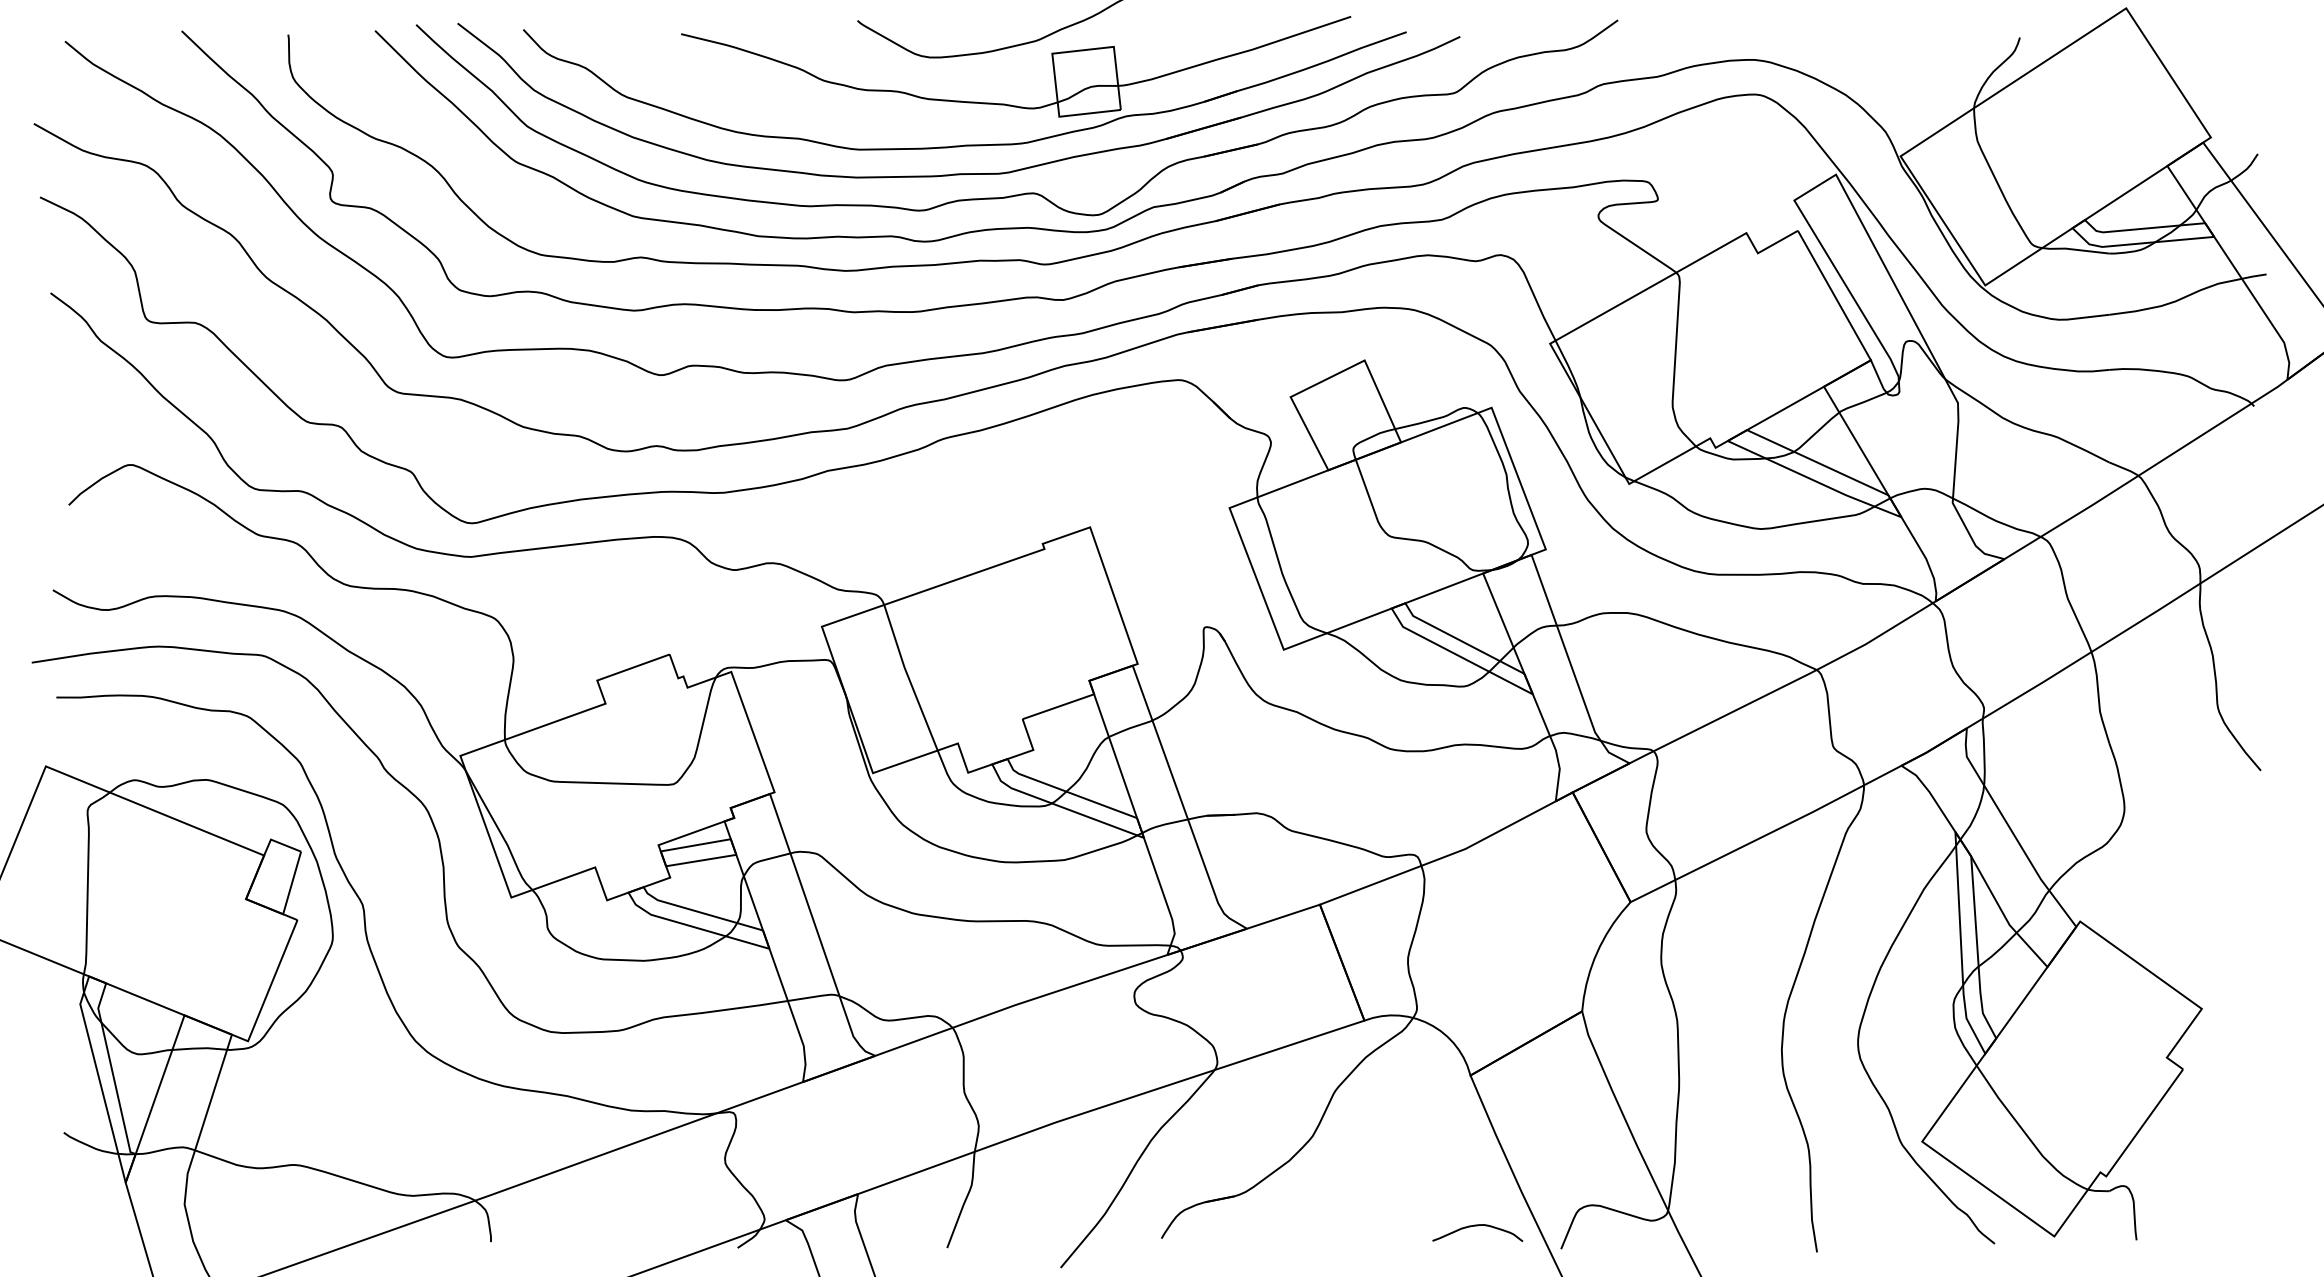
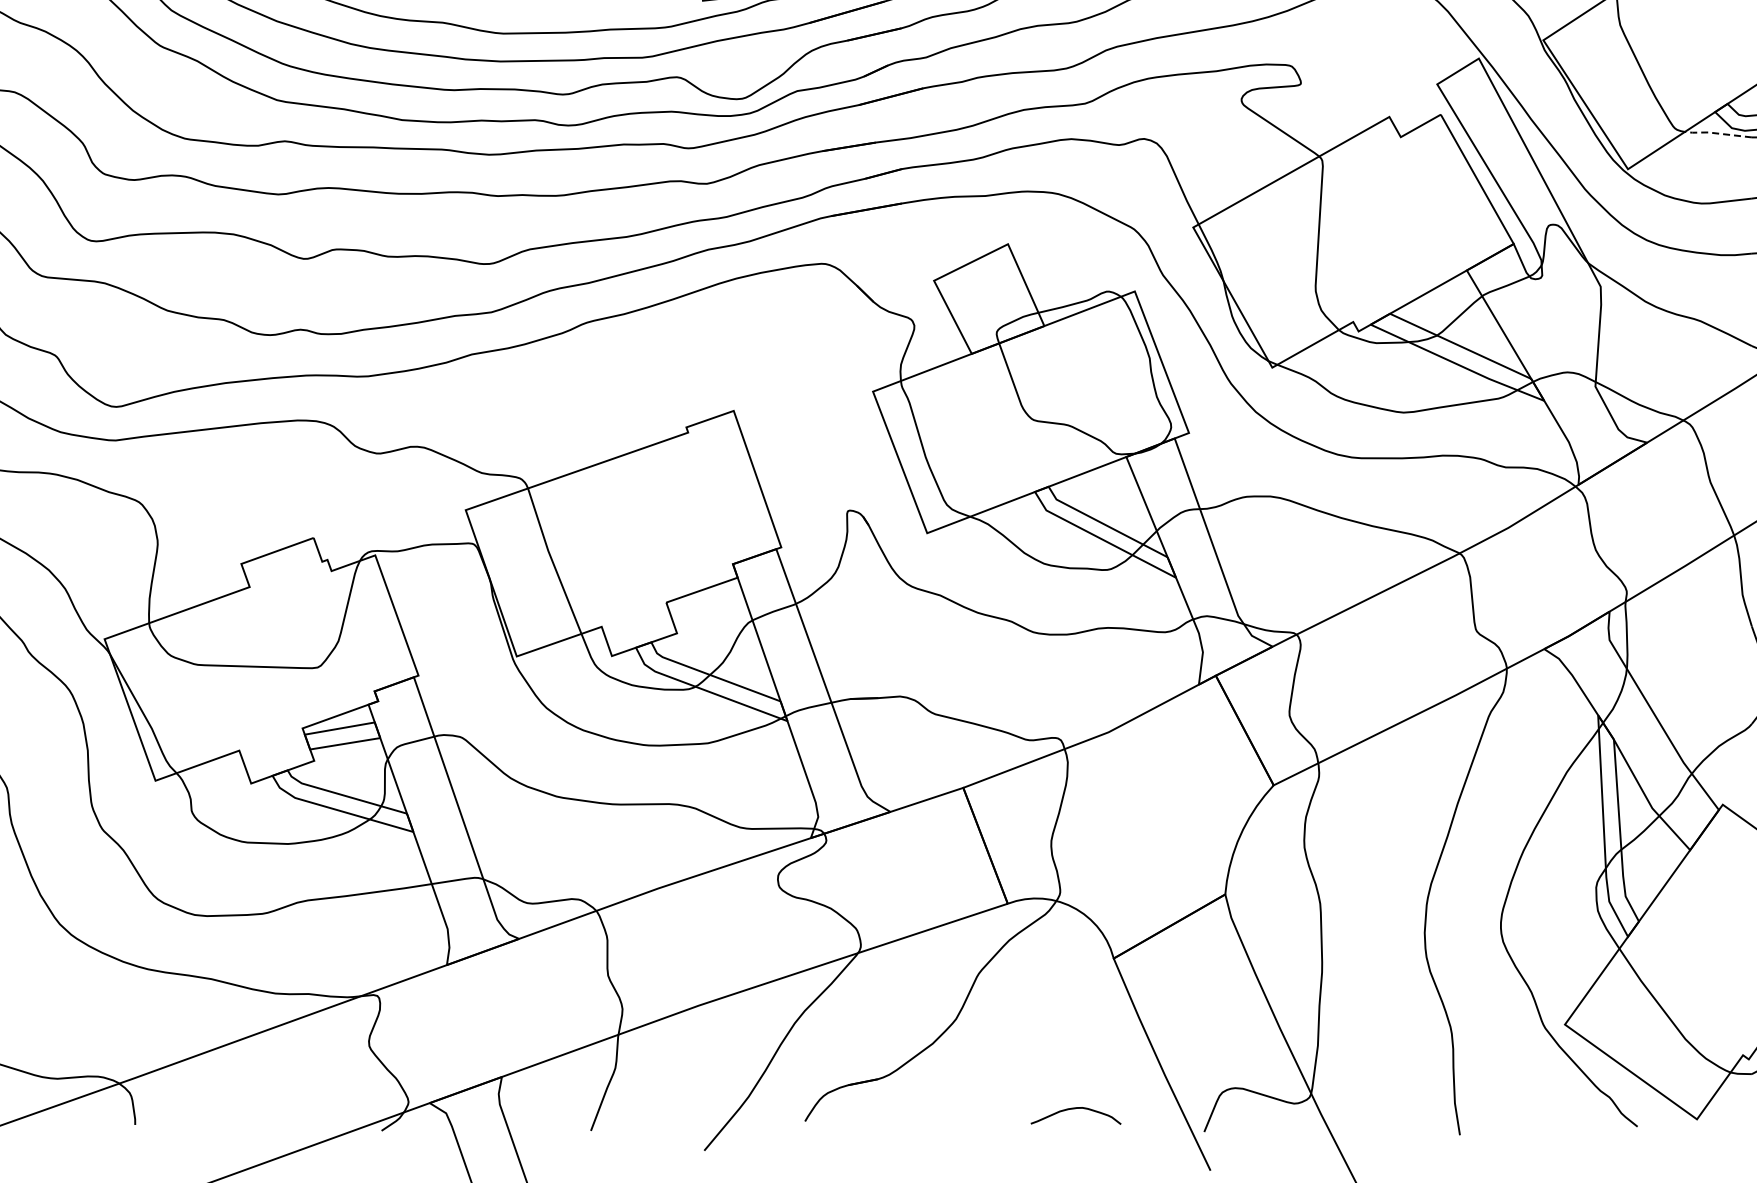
line: (2074, 249) -> (1717, 133), solid -> dashed
curve: (1477, 1226) -> (1075, 1109), moved

